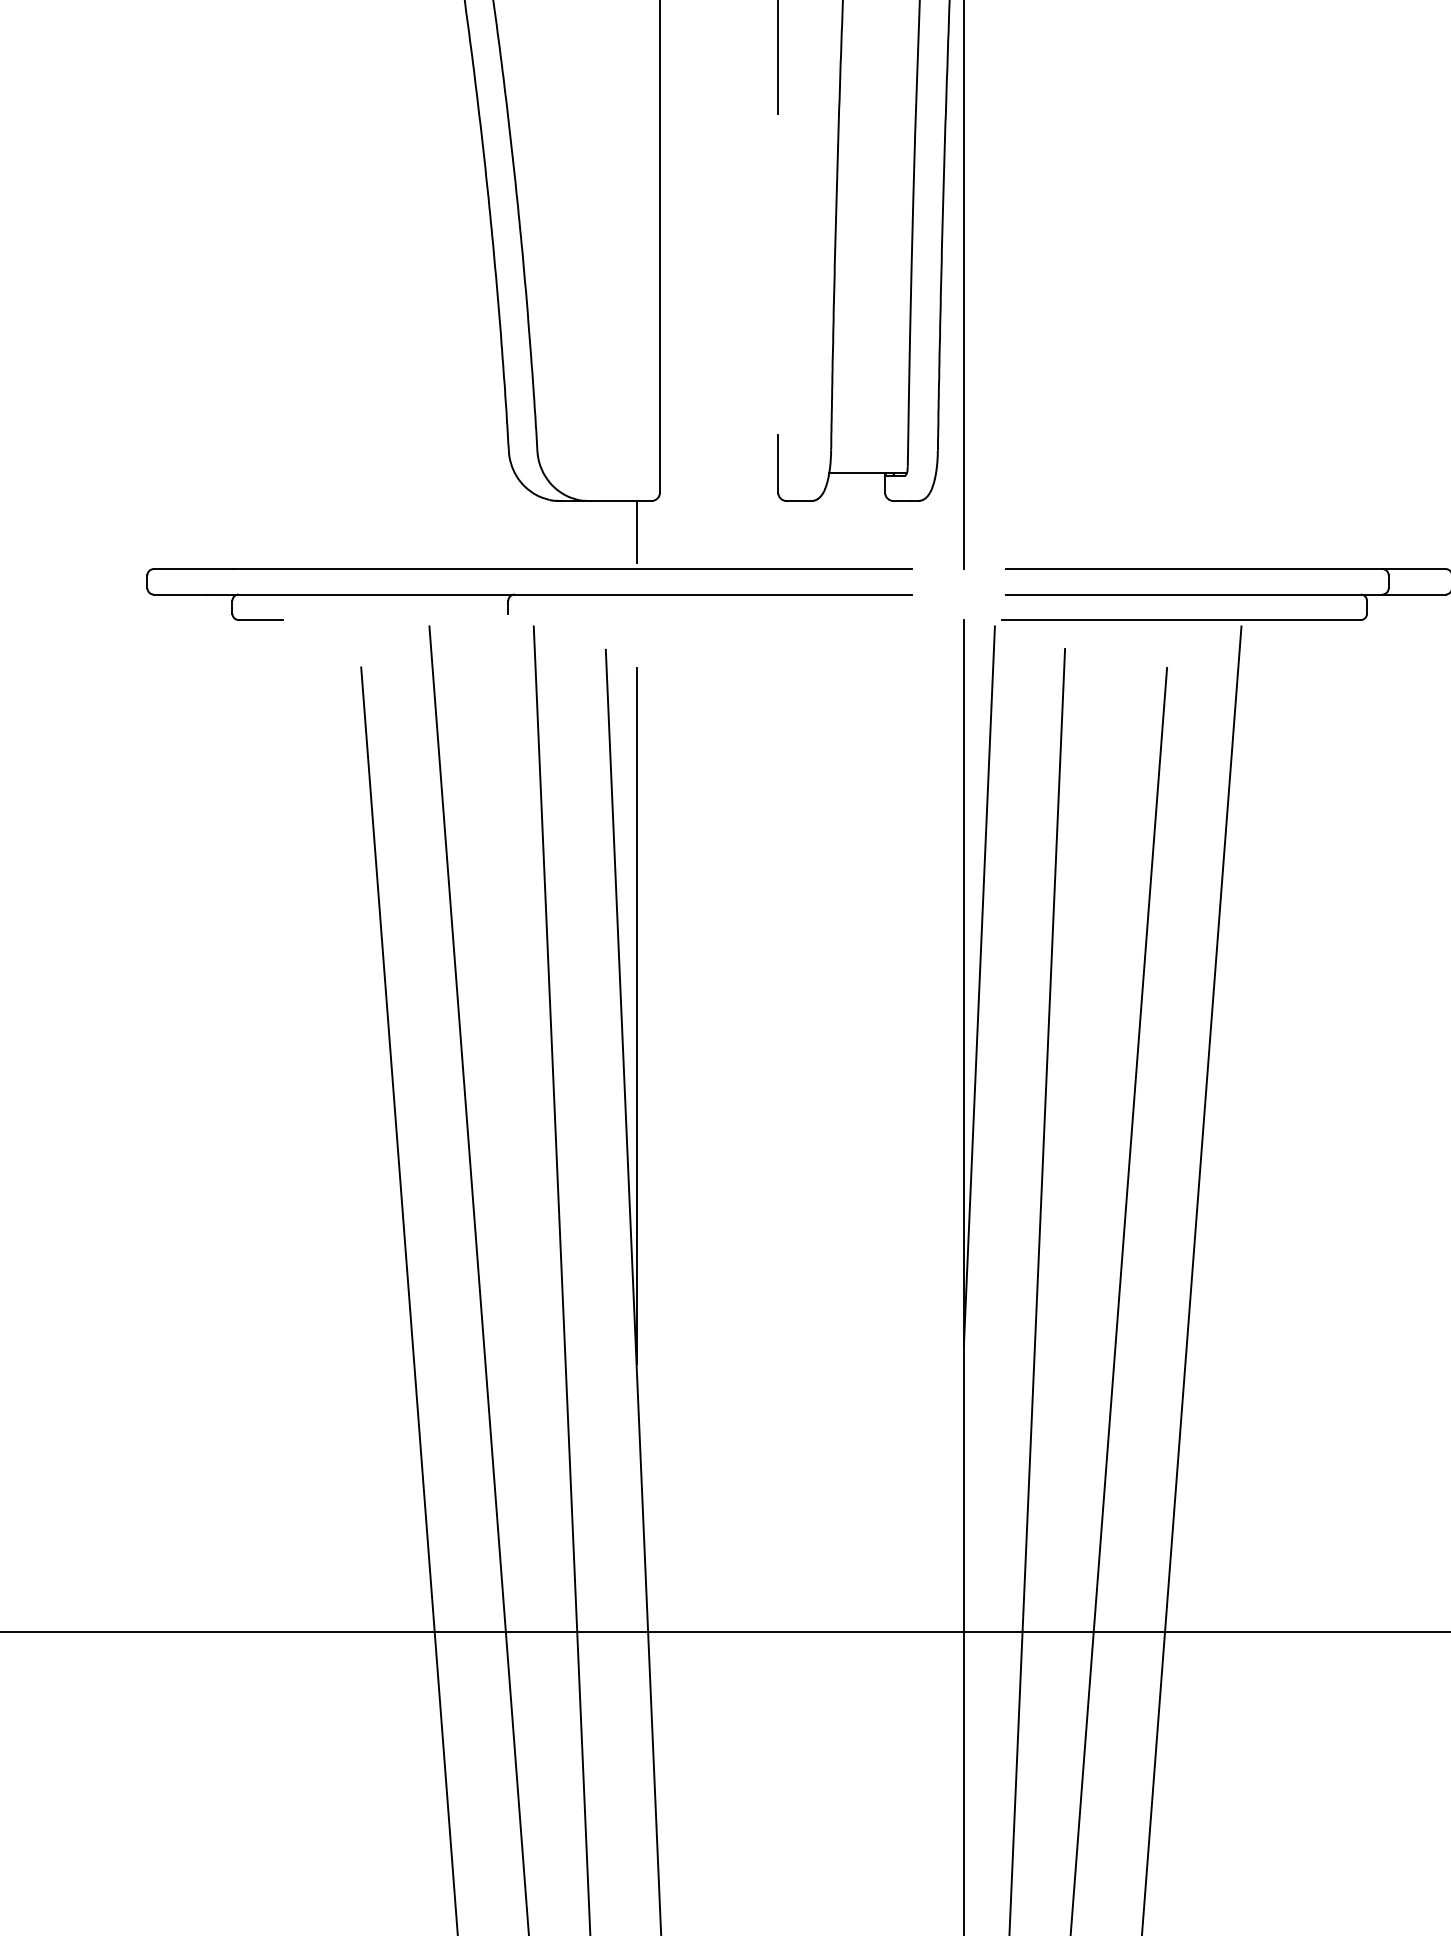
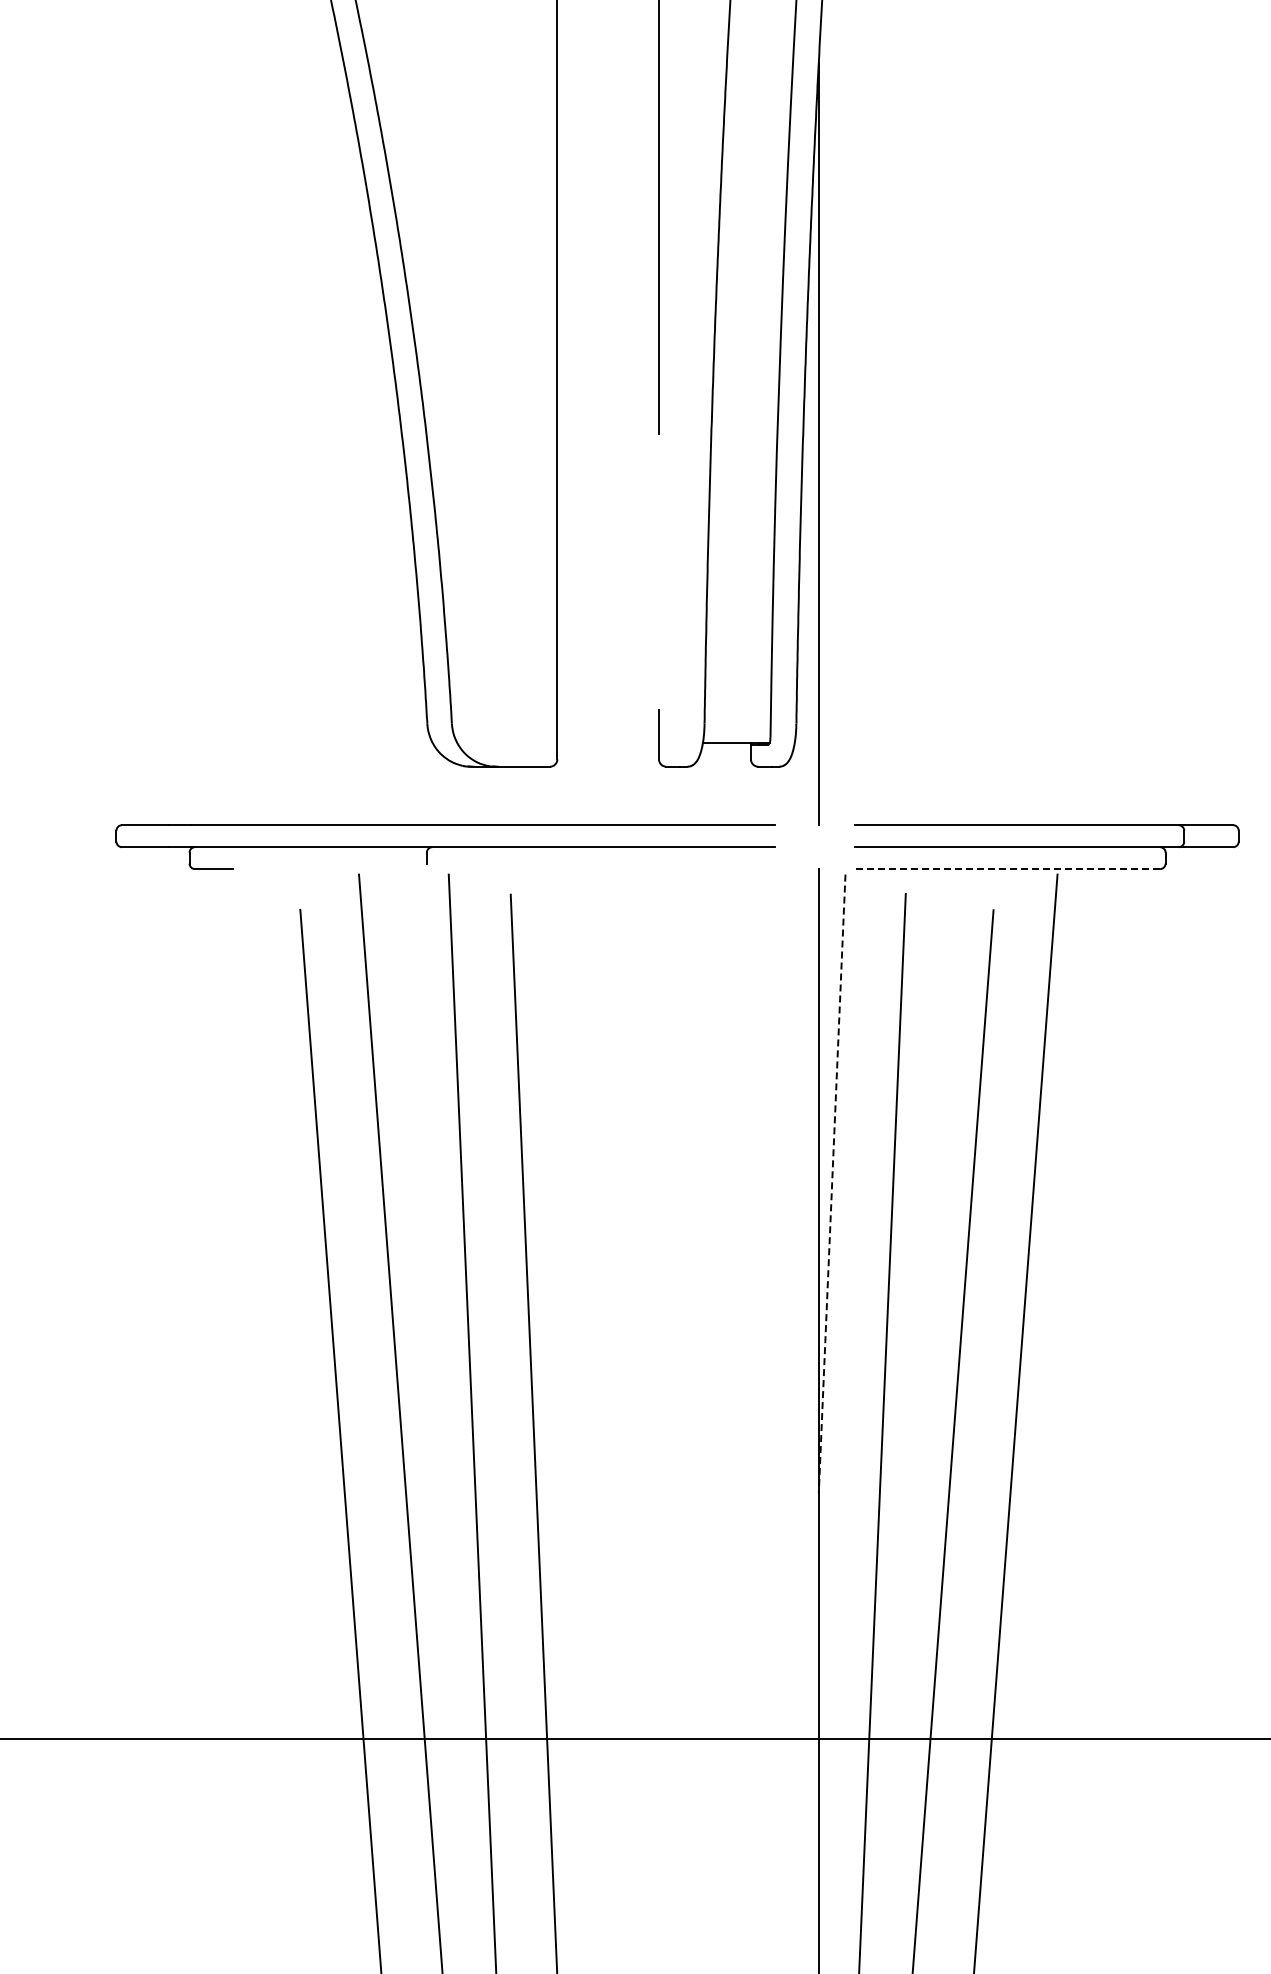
line: (636, 531) -> (537, 792), removed
line: (1180, 620) -> (1005, 869), solid -> dashed
line: (979, 985) -> (832, 1183), solid -> dashed
line: (636, 1015) -> (537, 1209), removed

